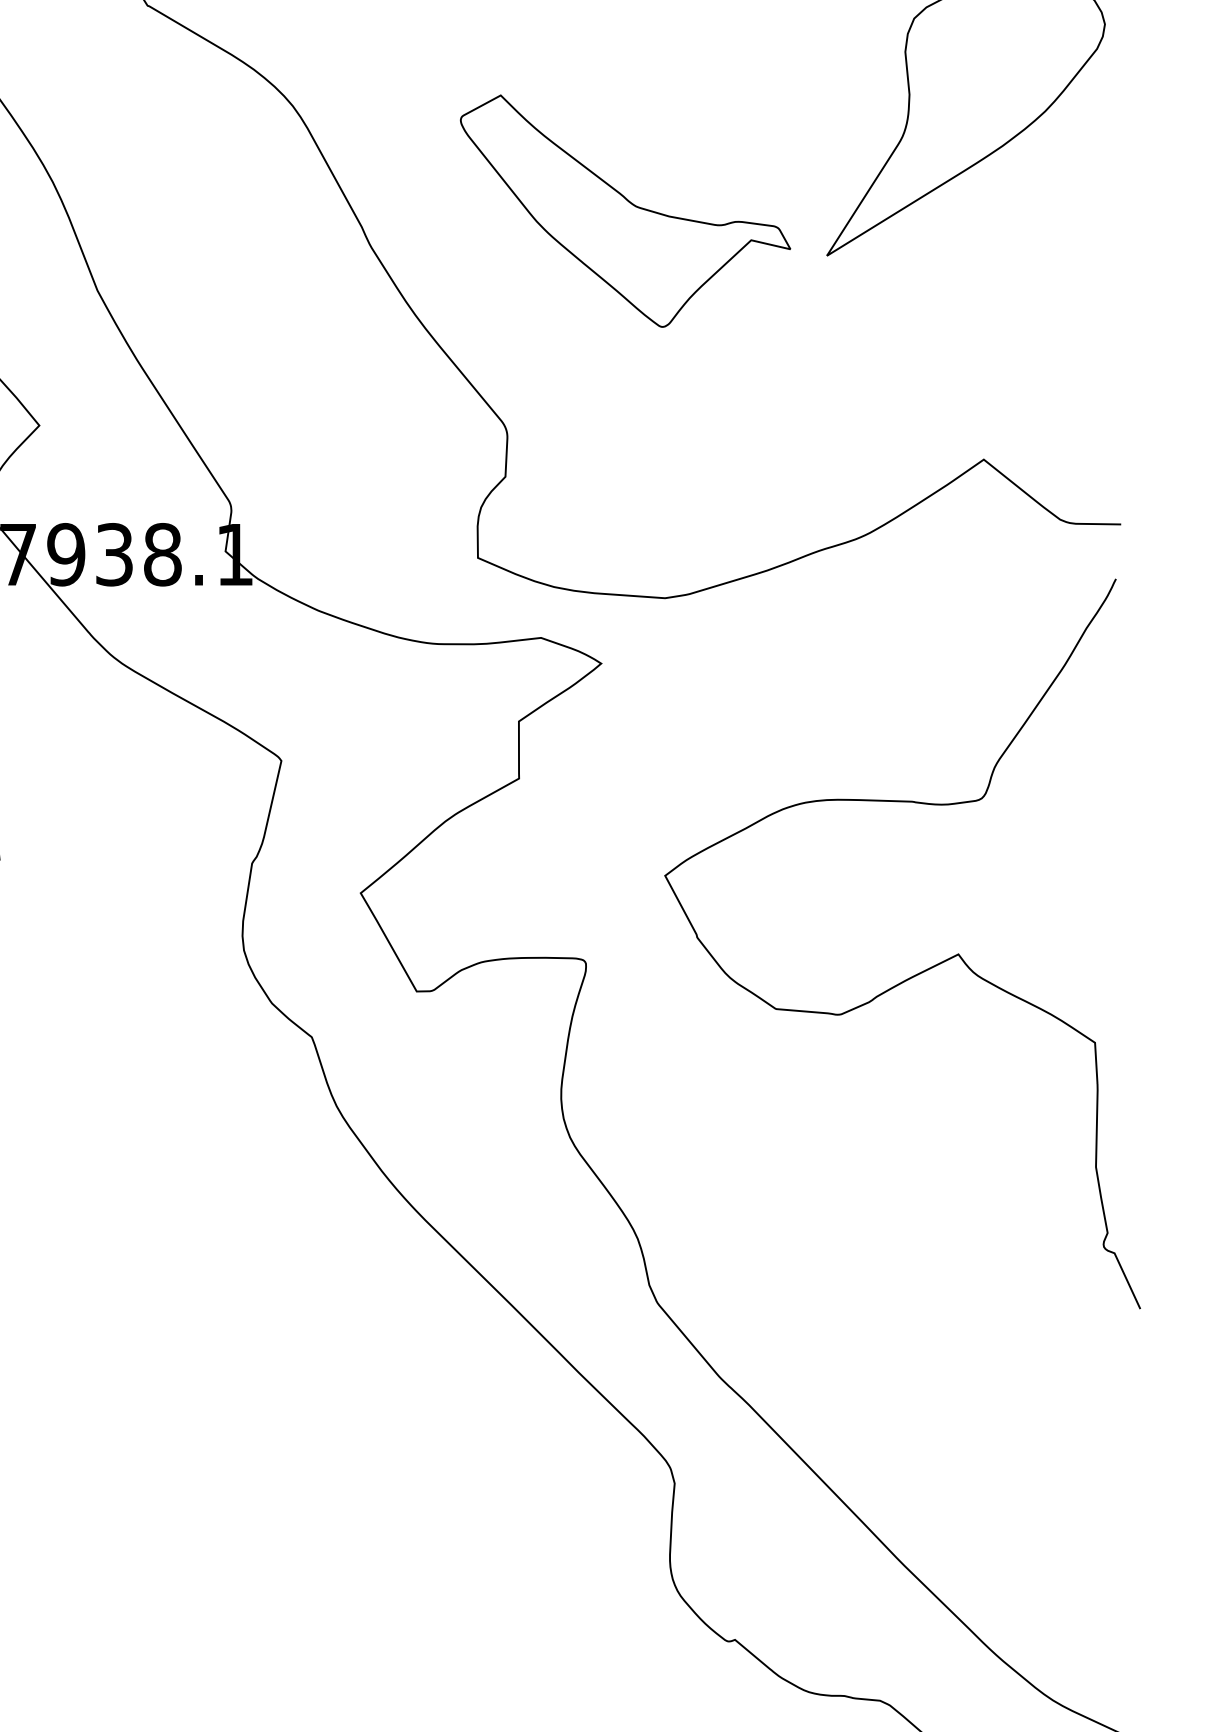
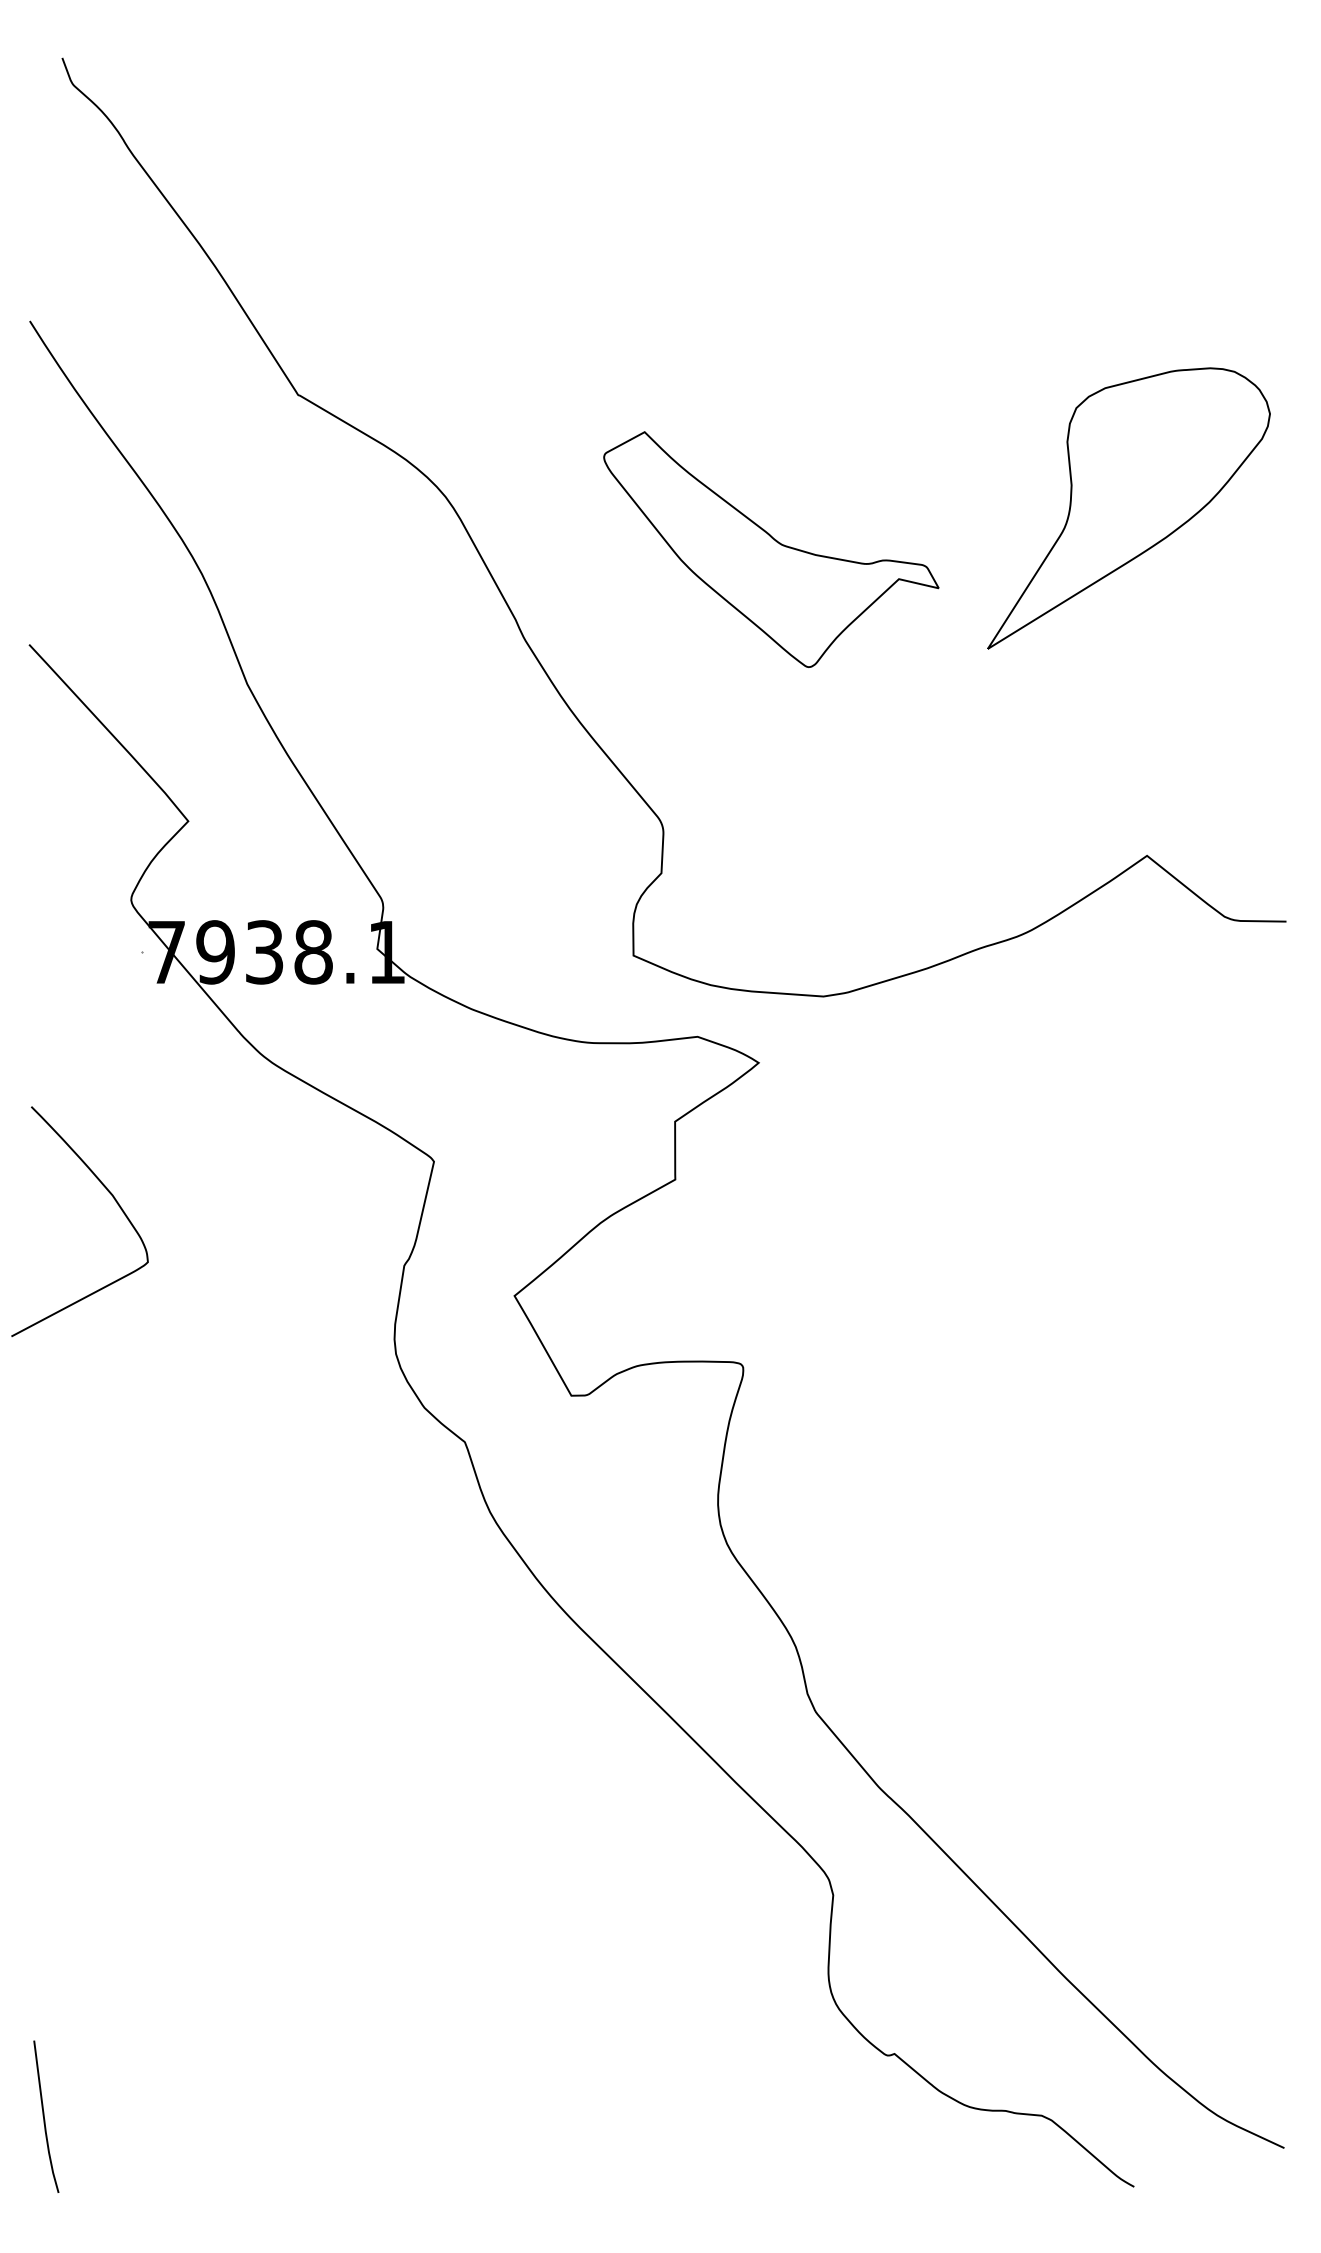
part: (625, 211) -> (771, 549), moved
curve: (917, 973) -> (1079, 1377), removed

